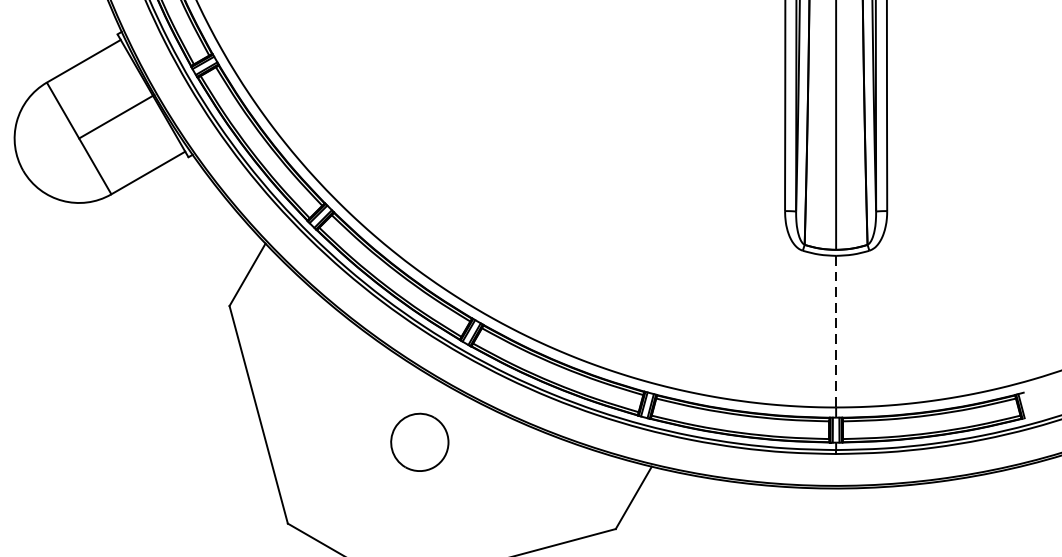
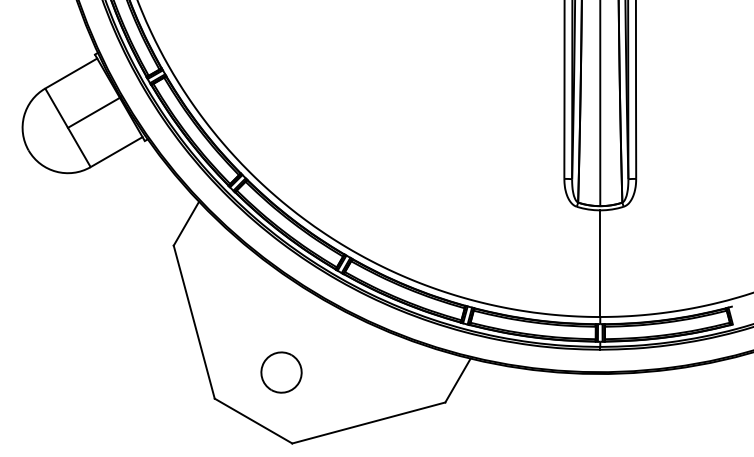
line: (836, 332) -> (600, 264), dashed -> solid
part: (419, 442) -> (281, 372), moved

